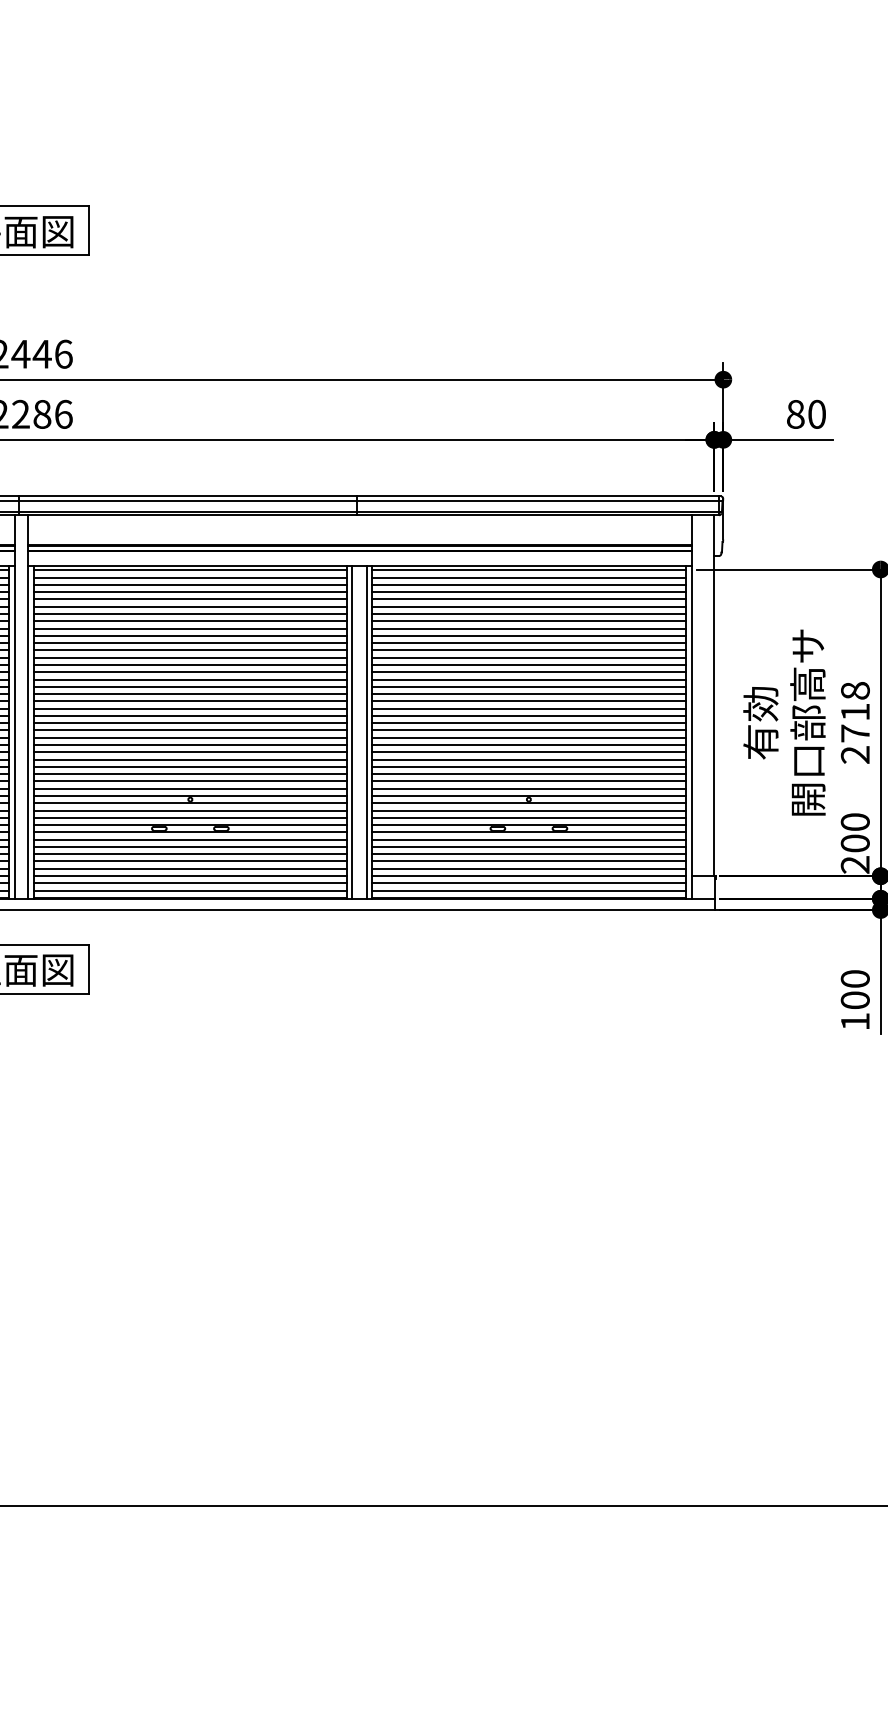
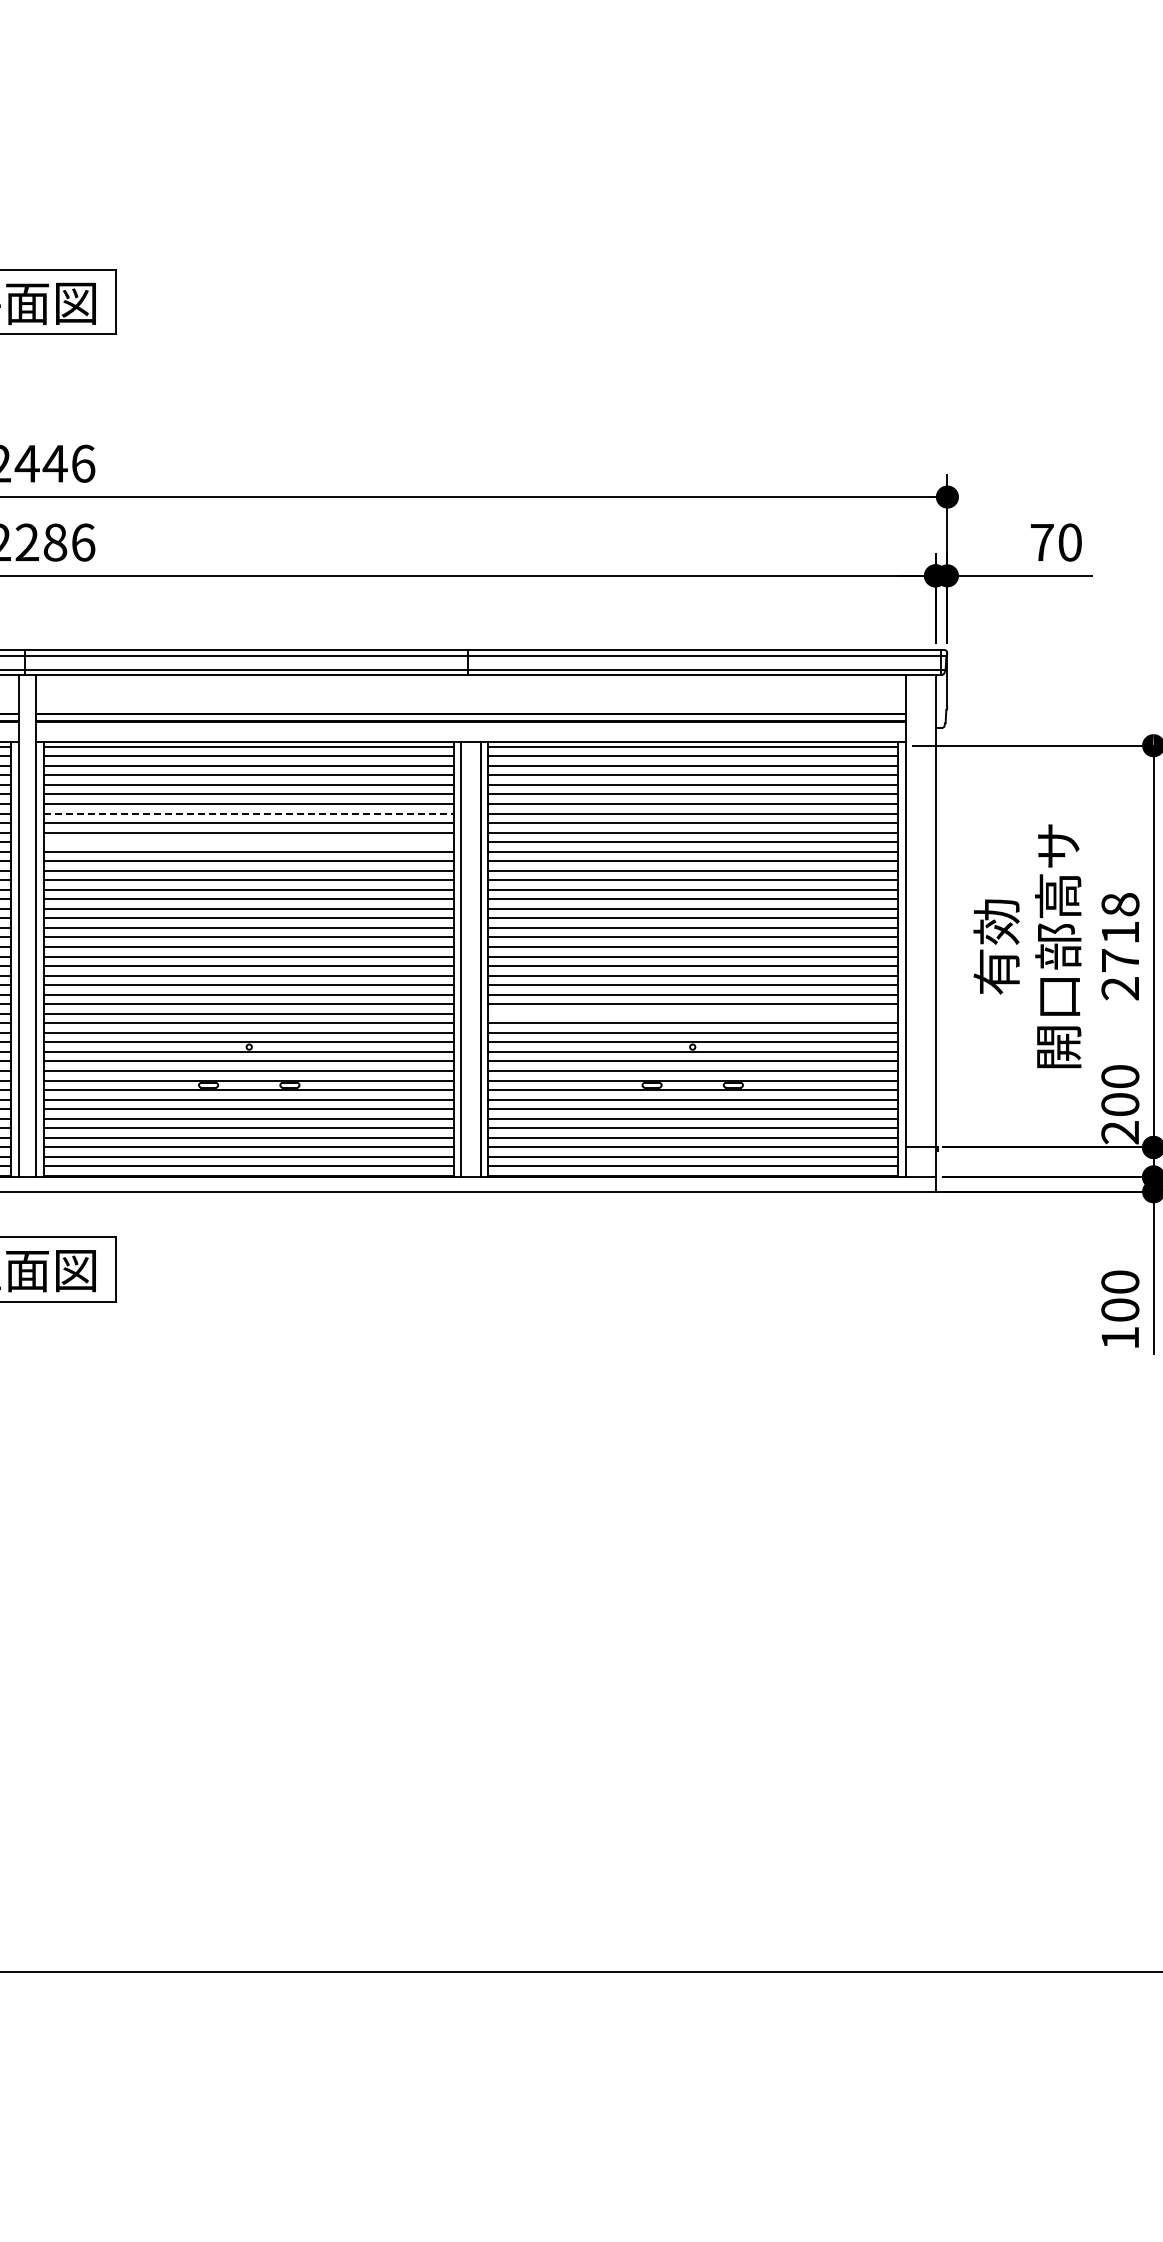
text: (795, 414) -> (1041, 542), 80 -> 70
line: (190, 621) -> (249, 813), solid -> dashed
line: (189, 643) -> (248, 842), removed
line: (528, 773) -> (692, 1013), removed

